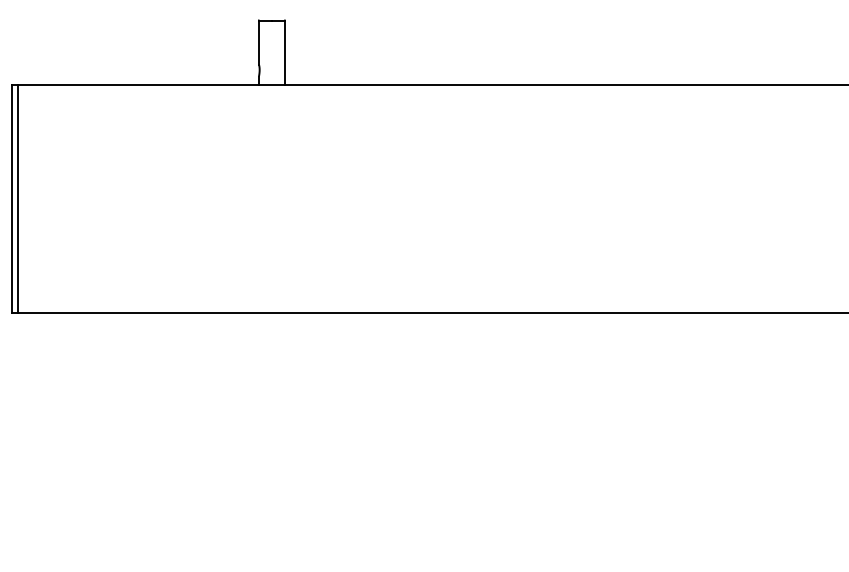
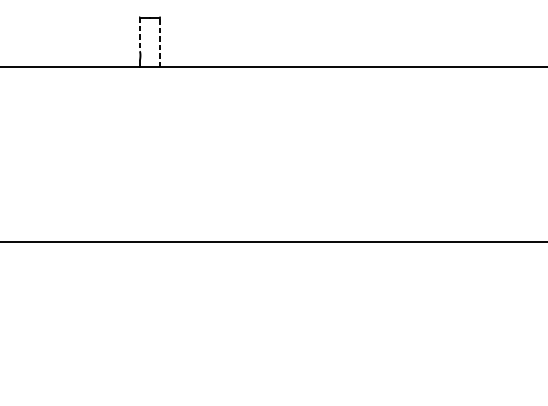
line: (258, 42) -> (139, 34), solid -> dashed
line: (284, 52) -> (159, 42), solid -> dashed

